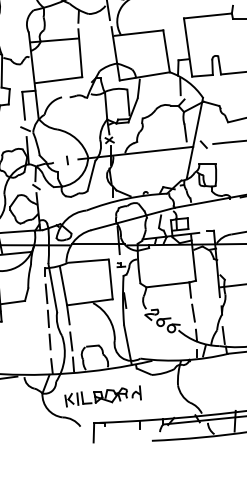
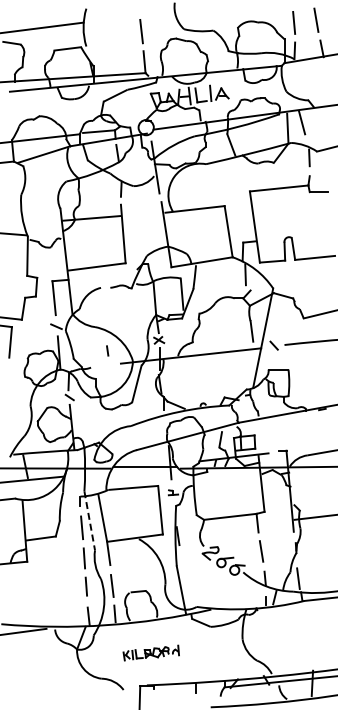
line: (67, 160) -> (107, 350), moved
line: (52, 288) -> (89, 521), solid -> dashed
part: (103, 395) -> (151, 652), size x0.6

